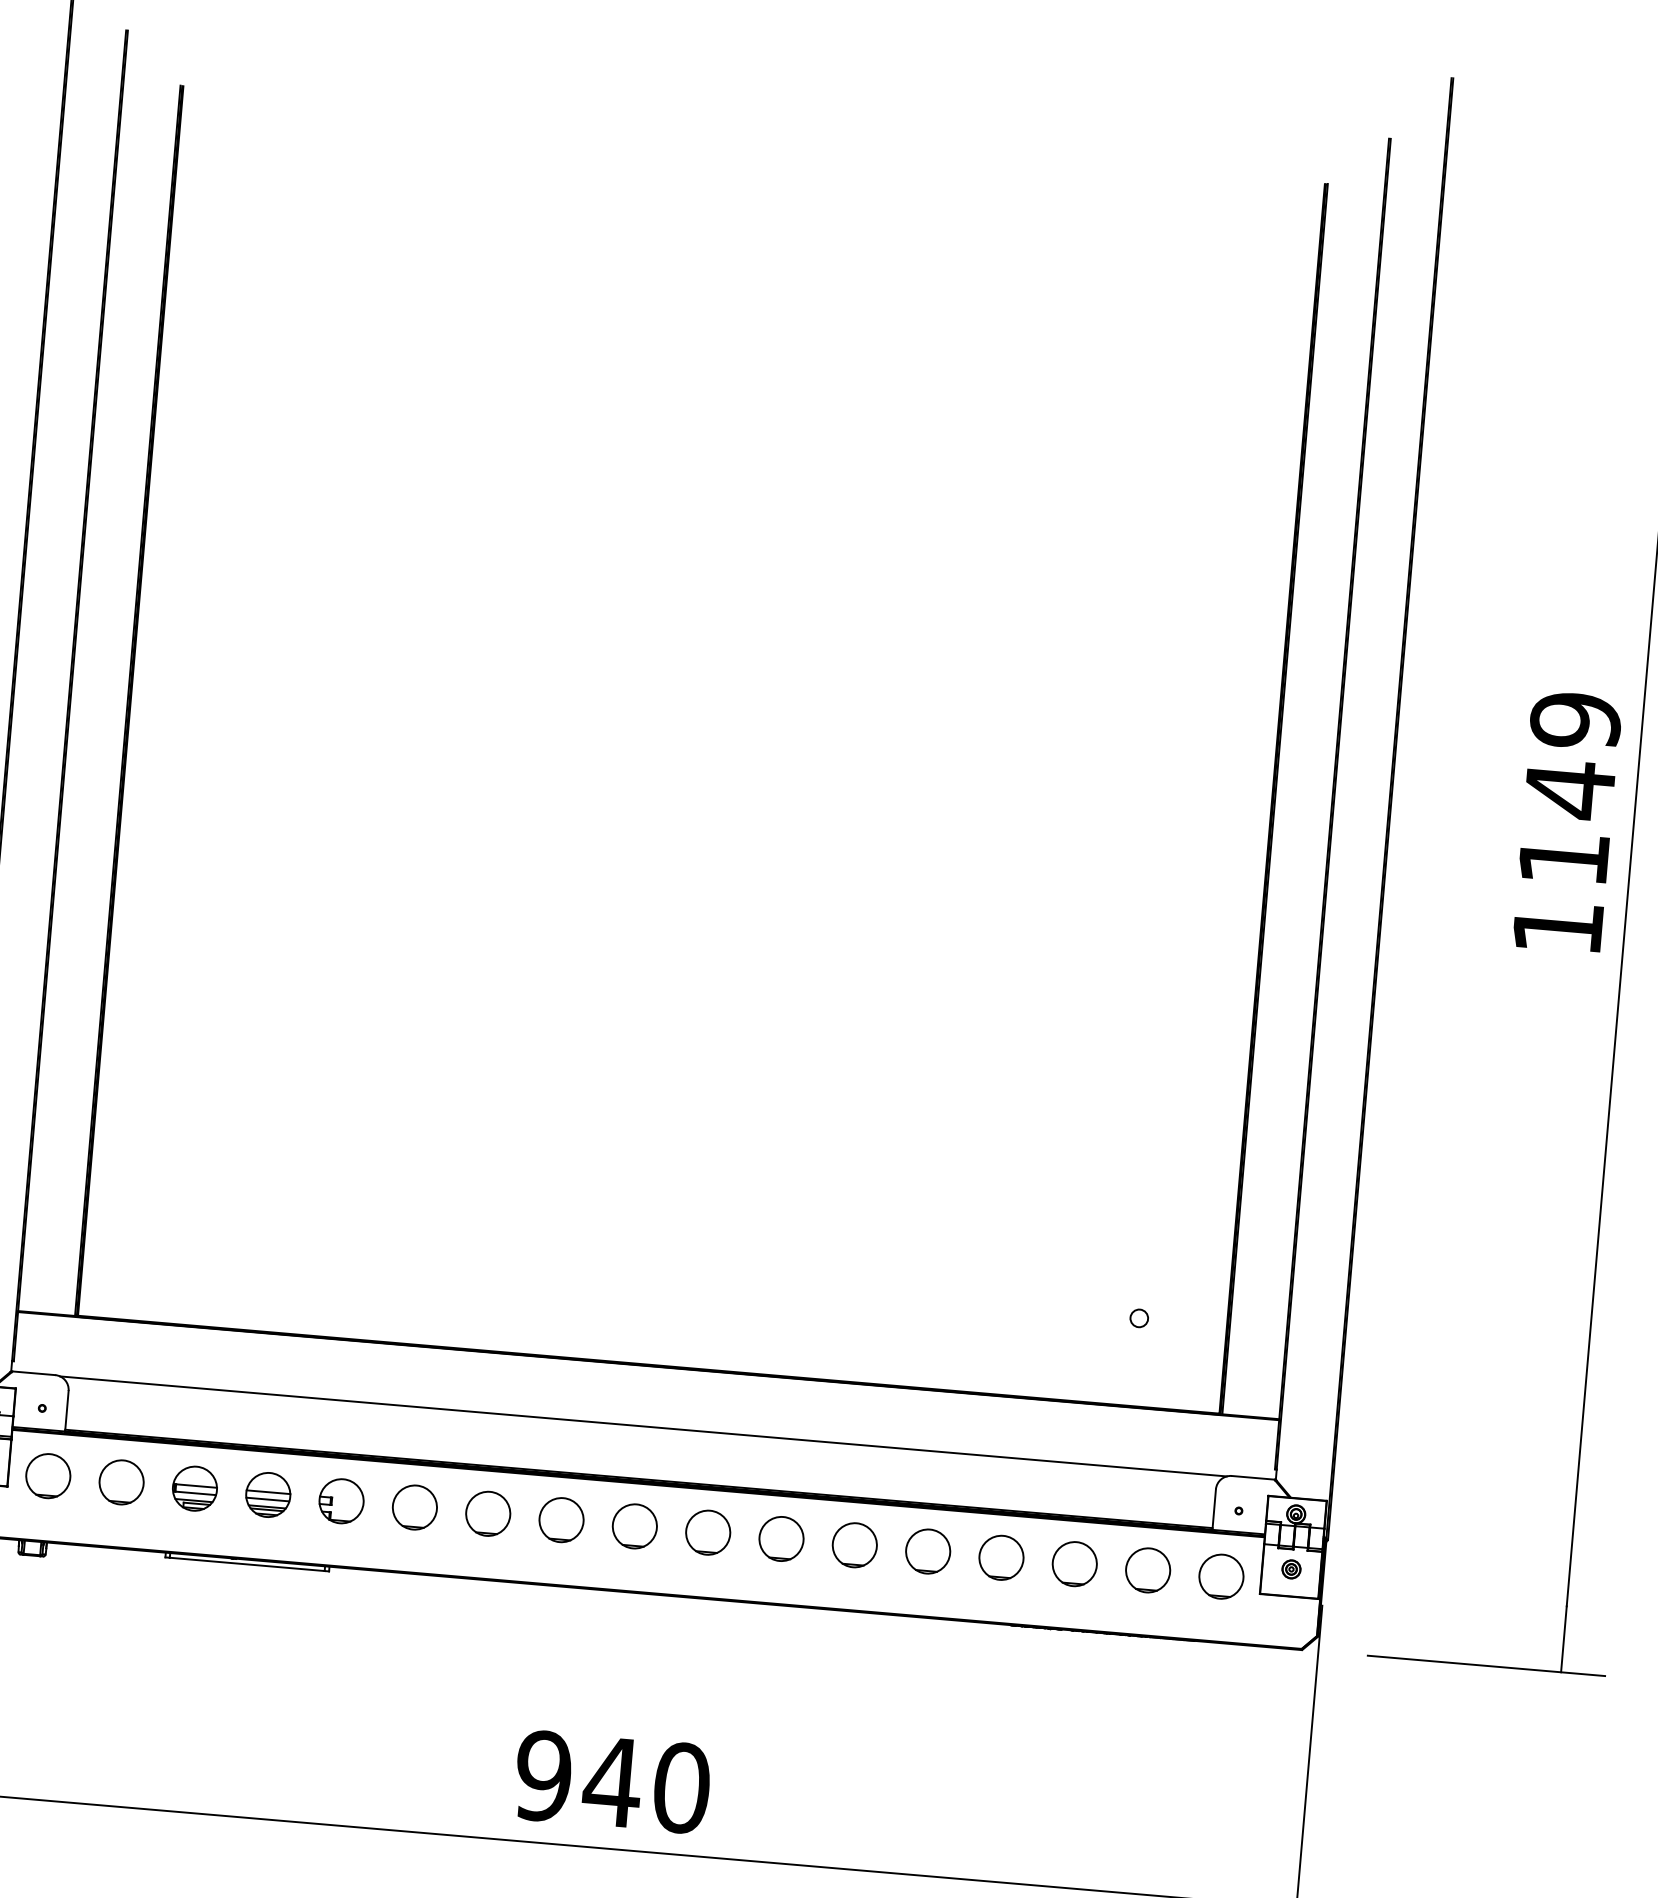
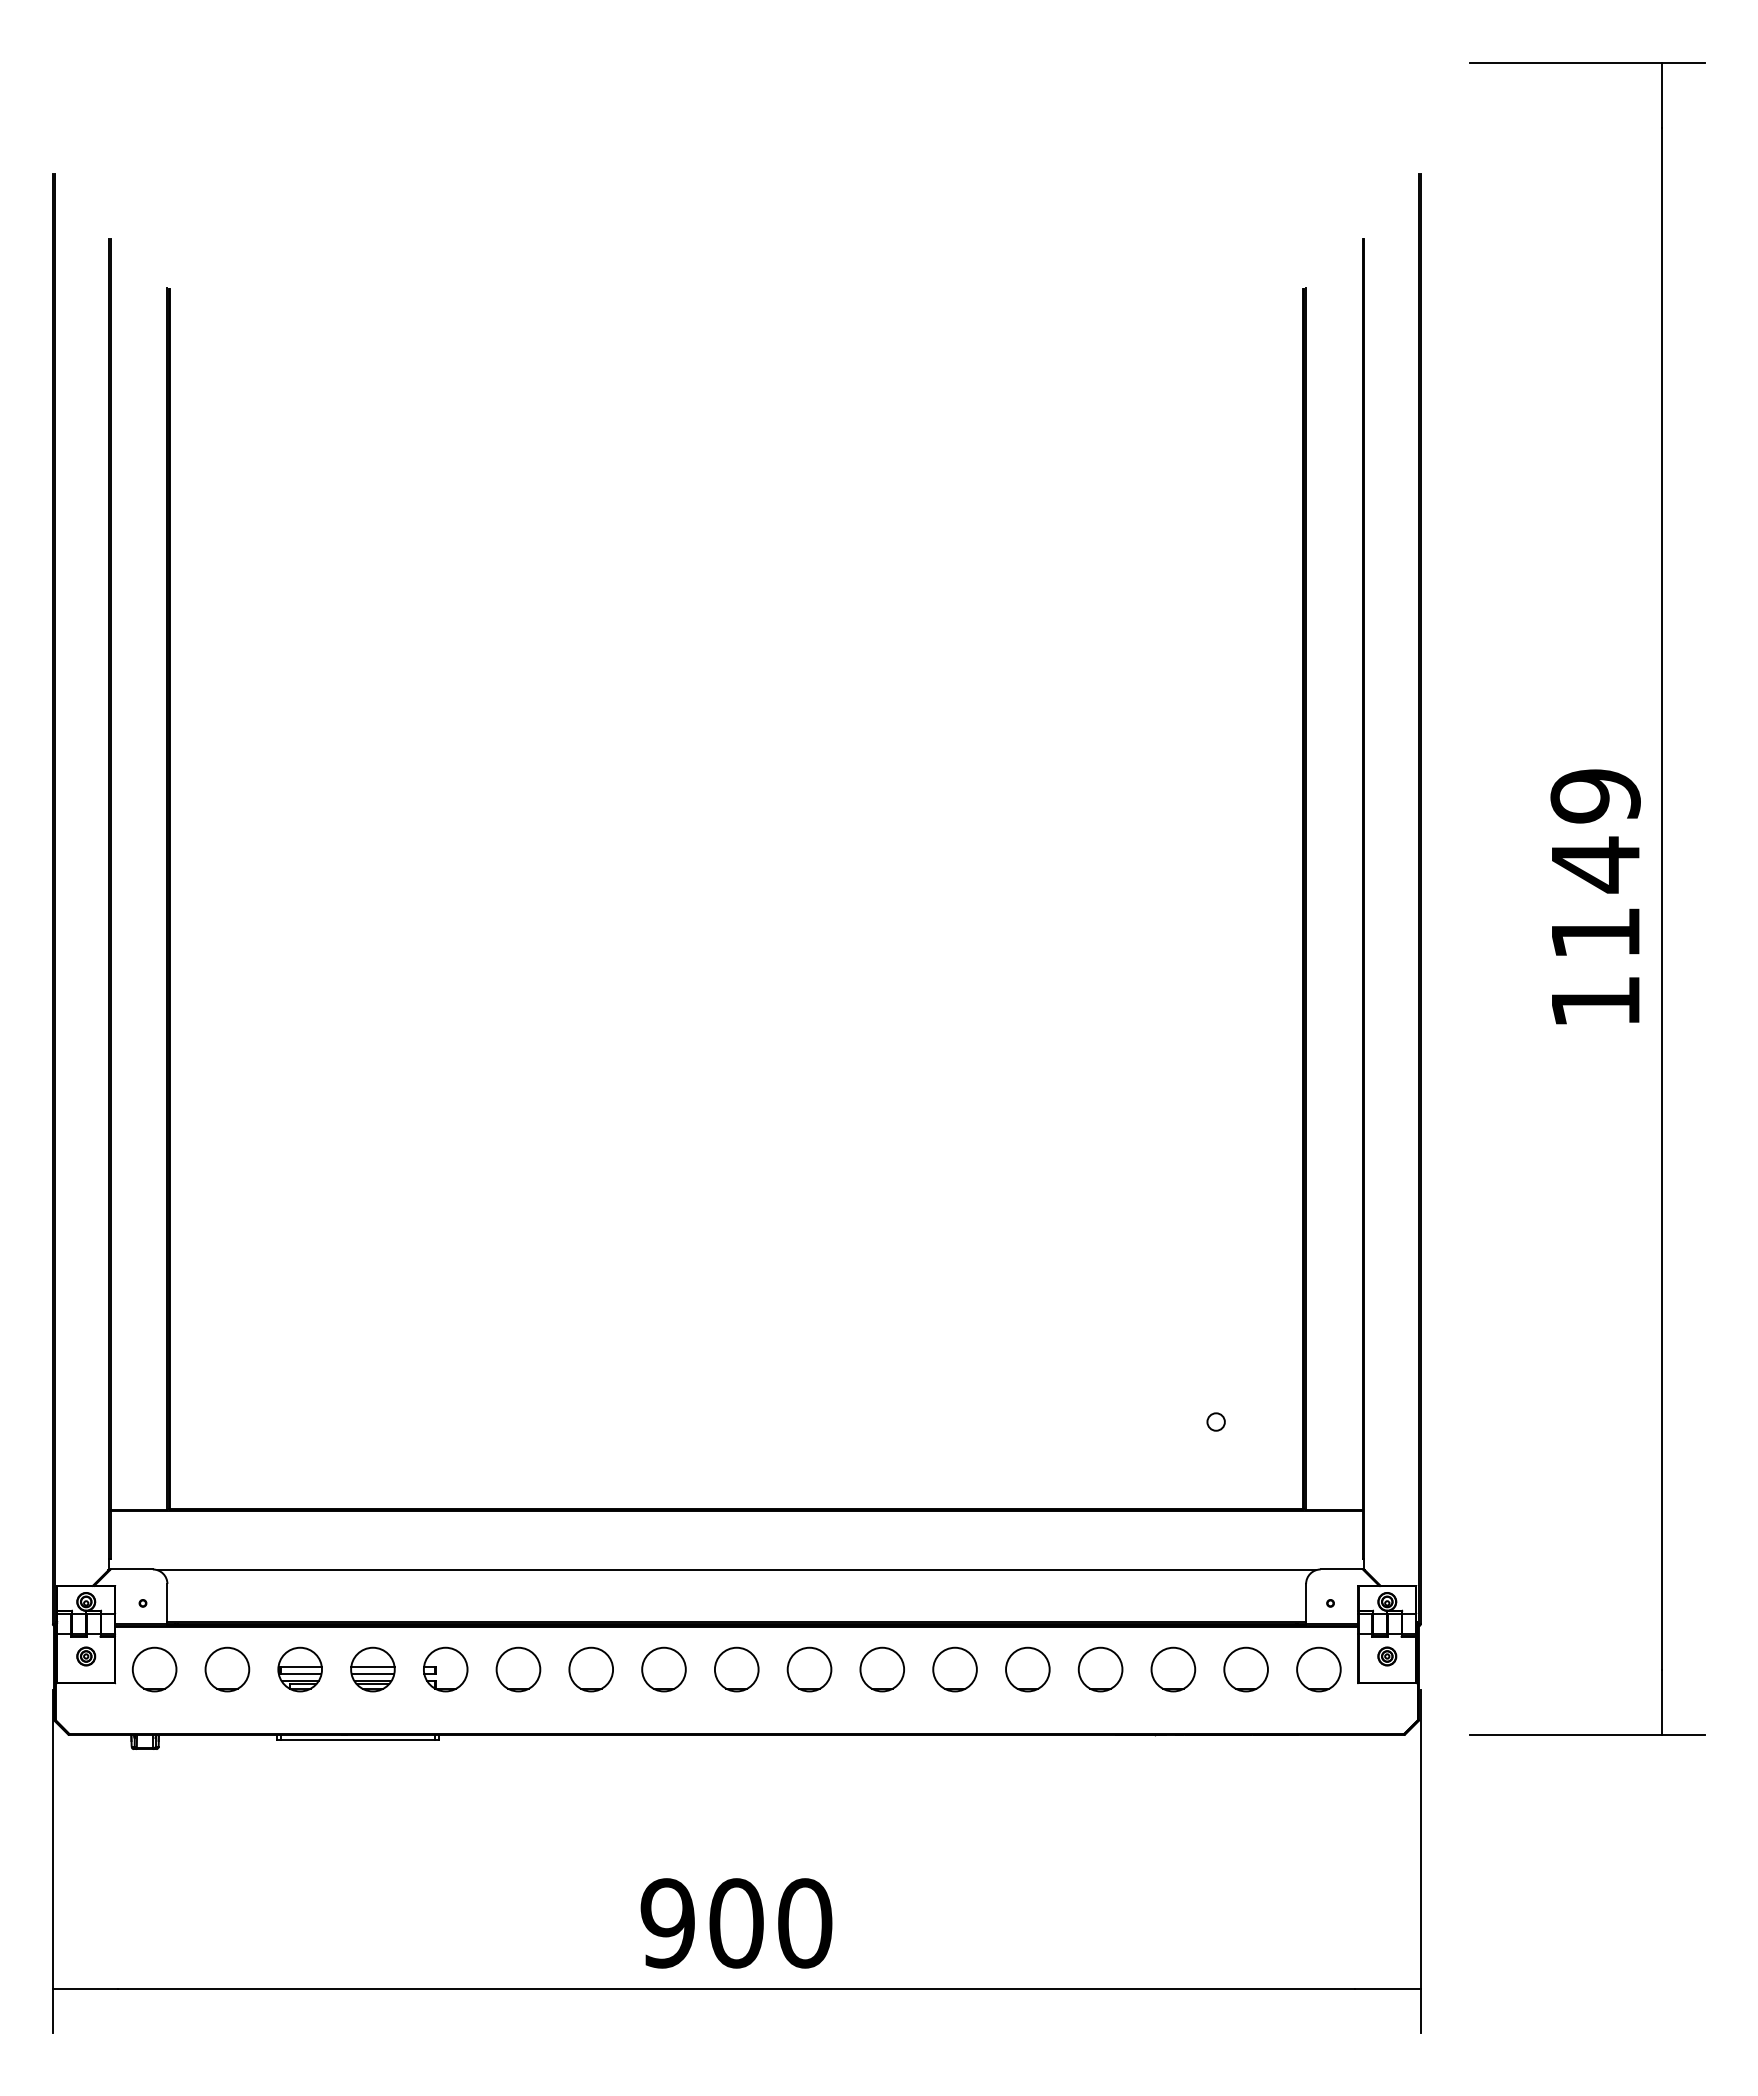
text: (611, 1782) -> (735, 1923), 940 -> 900

